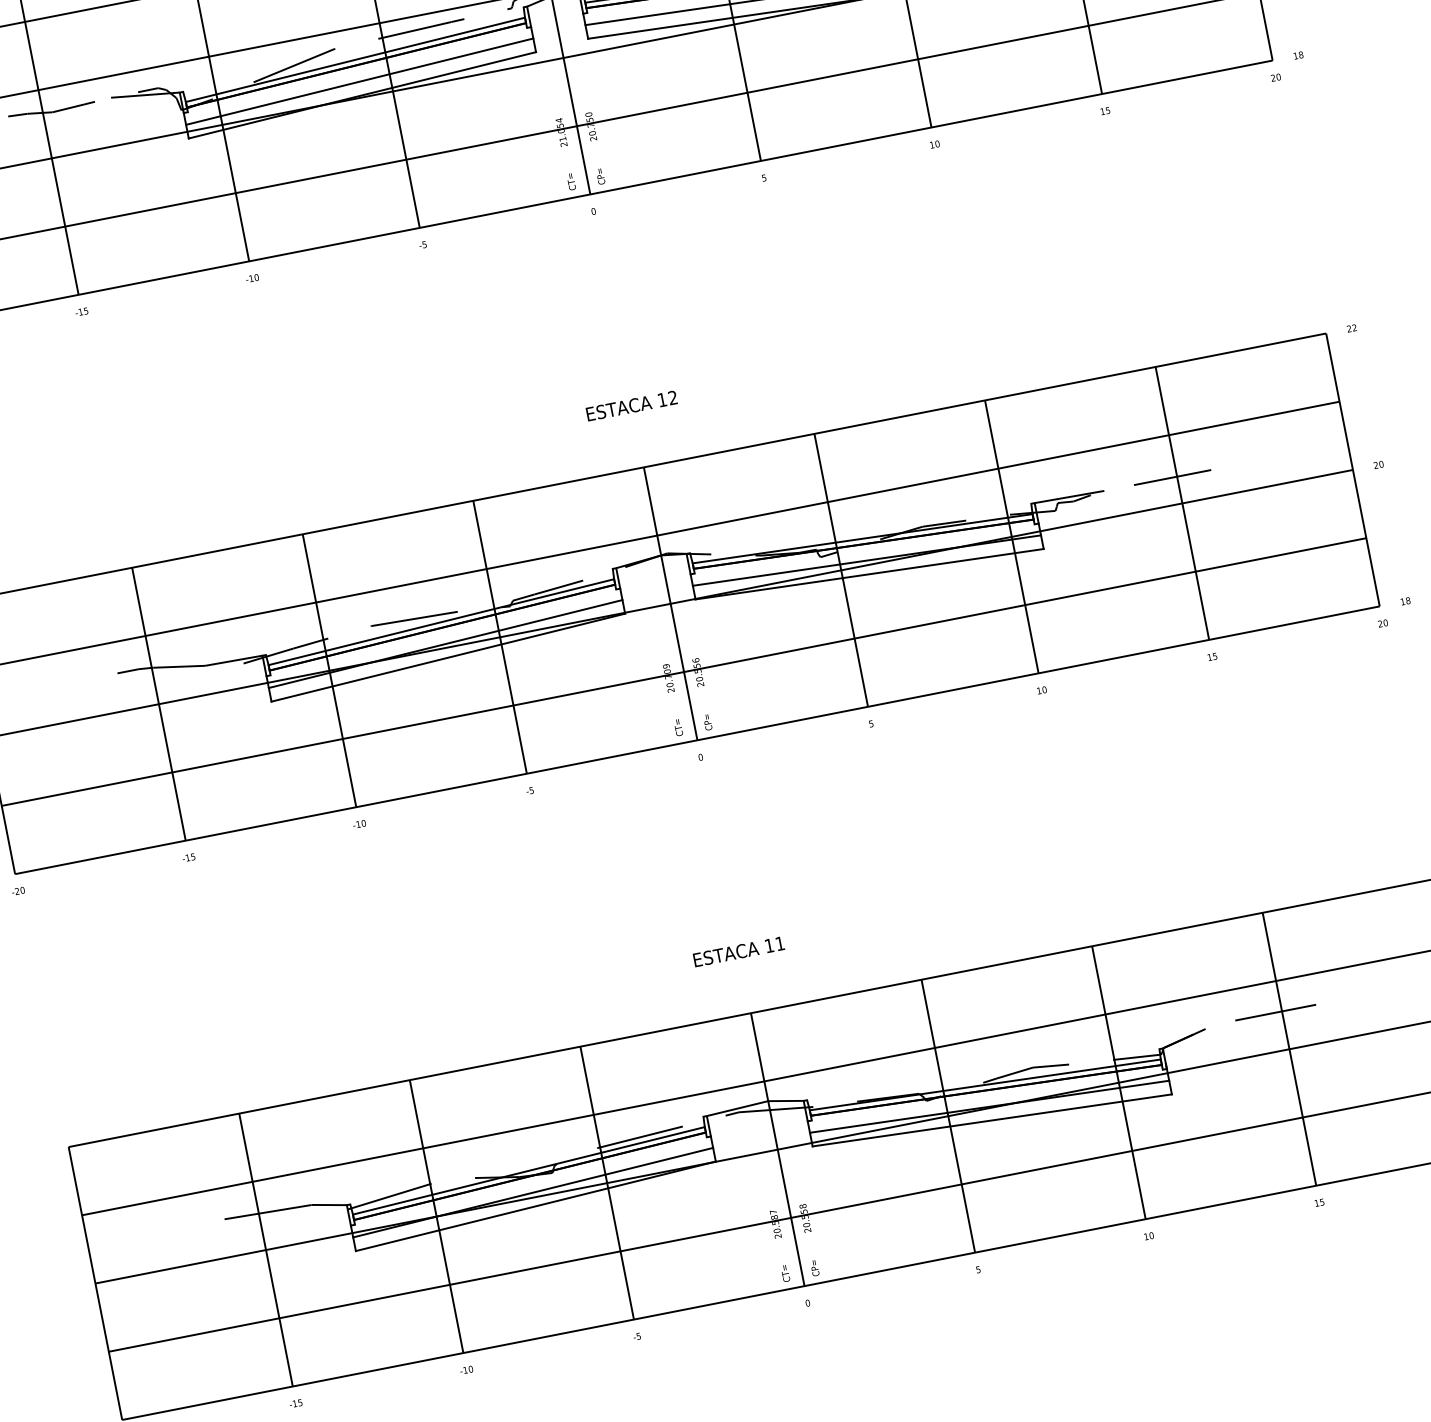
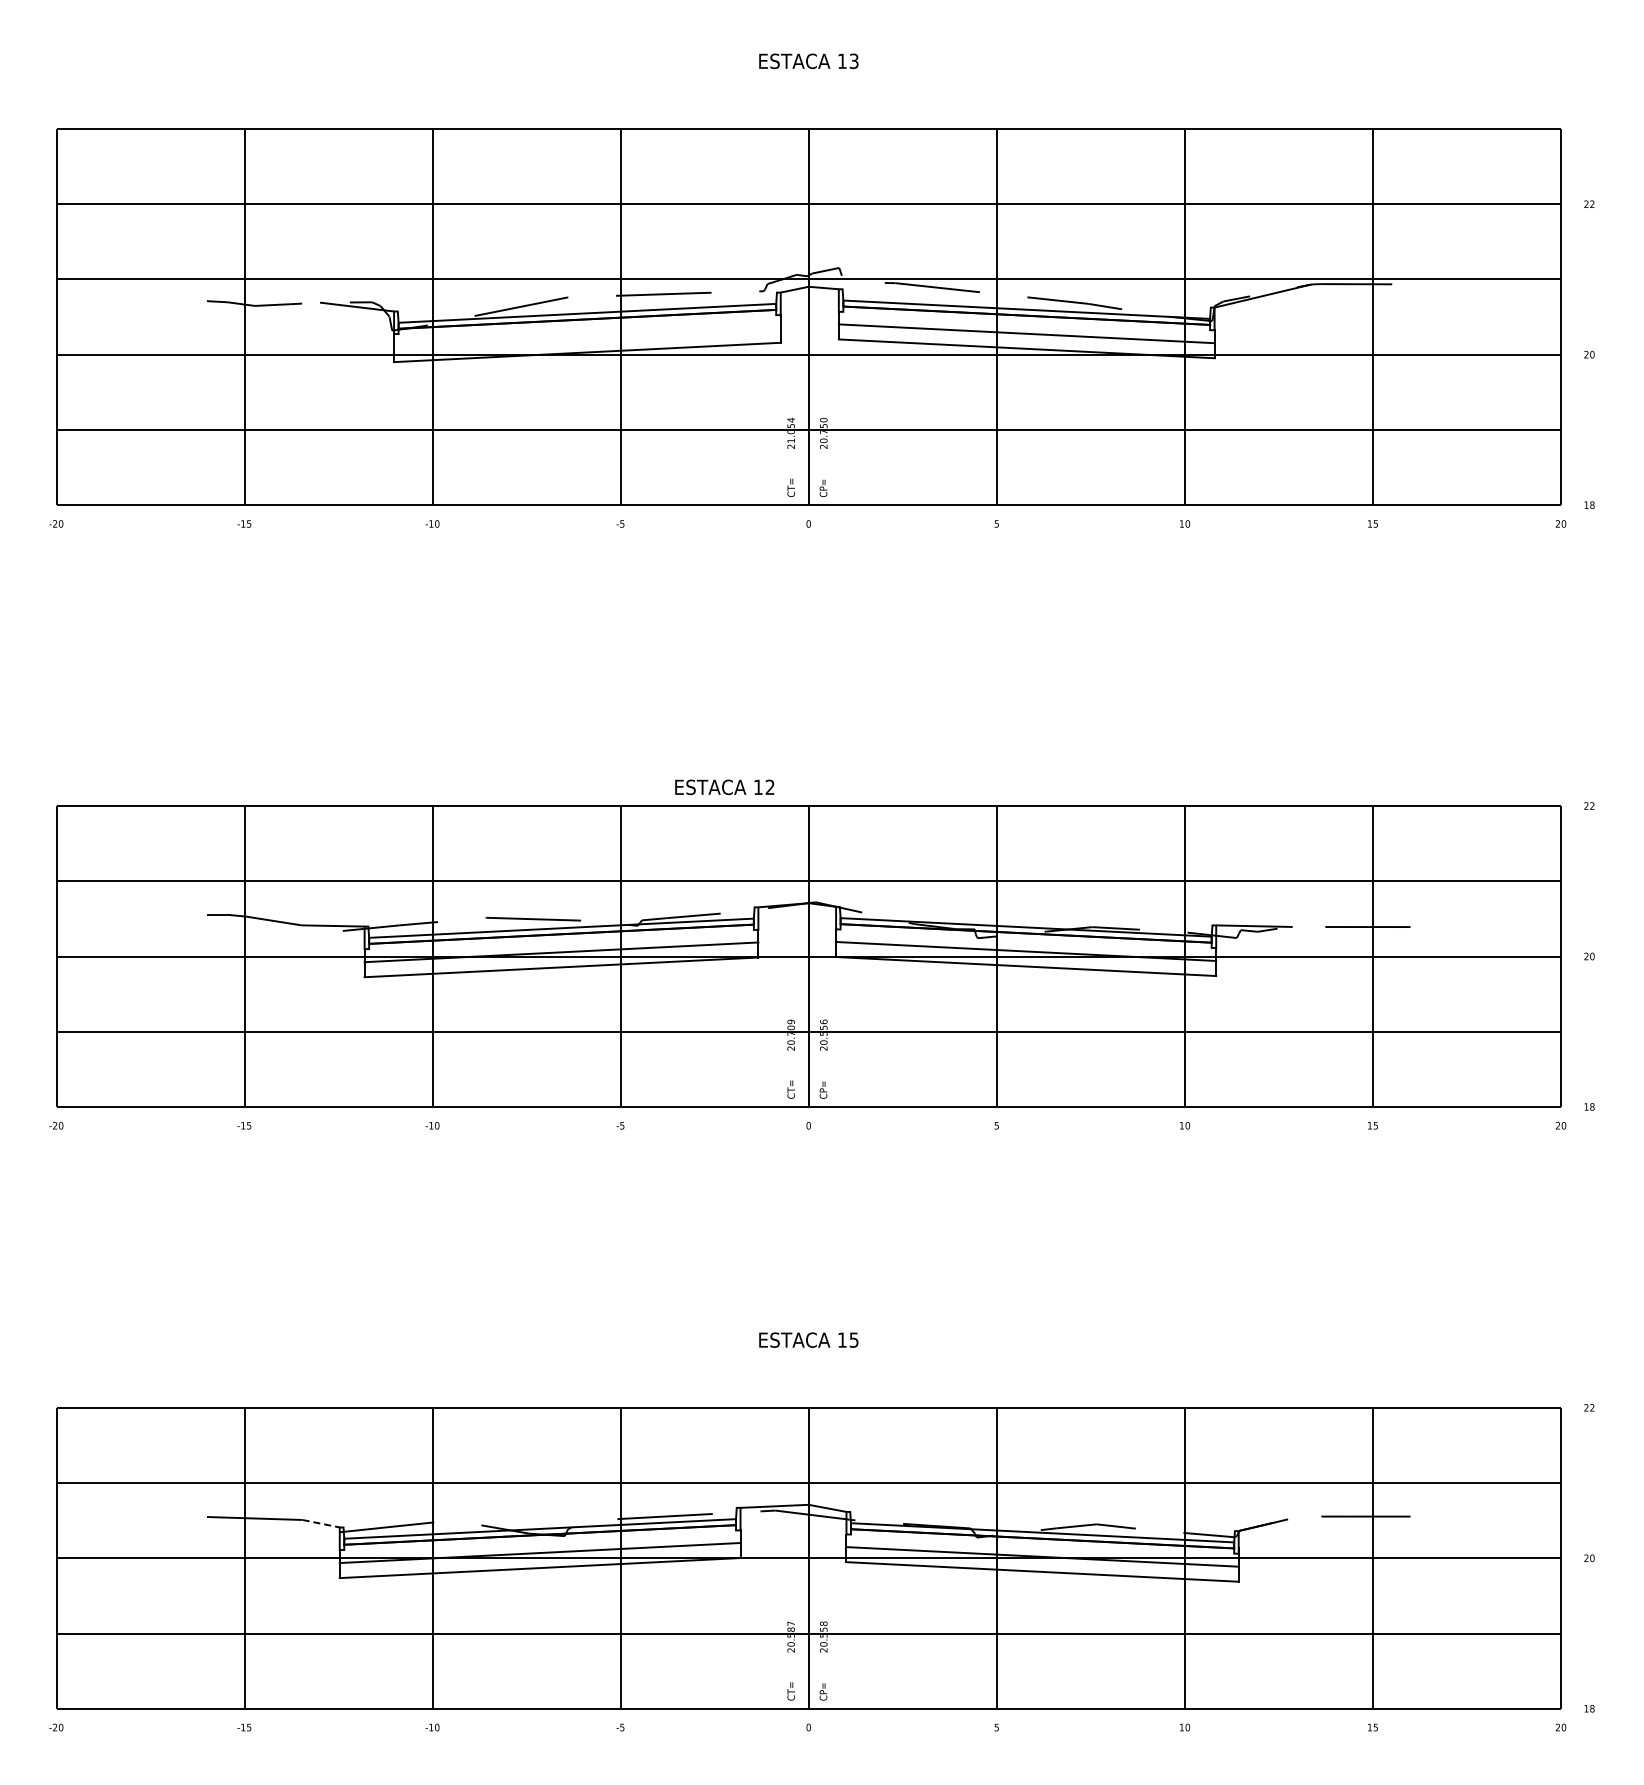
line: (359, 81) -> (587, 337), removed
text: (631, 406) -> (724, 787), moved
text: (779, 943) -> (853, 1339), 11 -> 15
line: (329, 1204) -> (321, 1523), solid -> dashed

